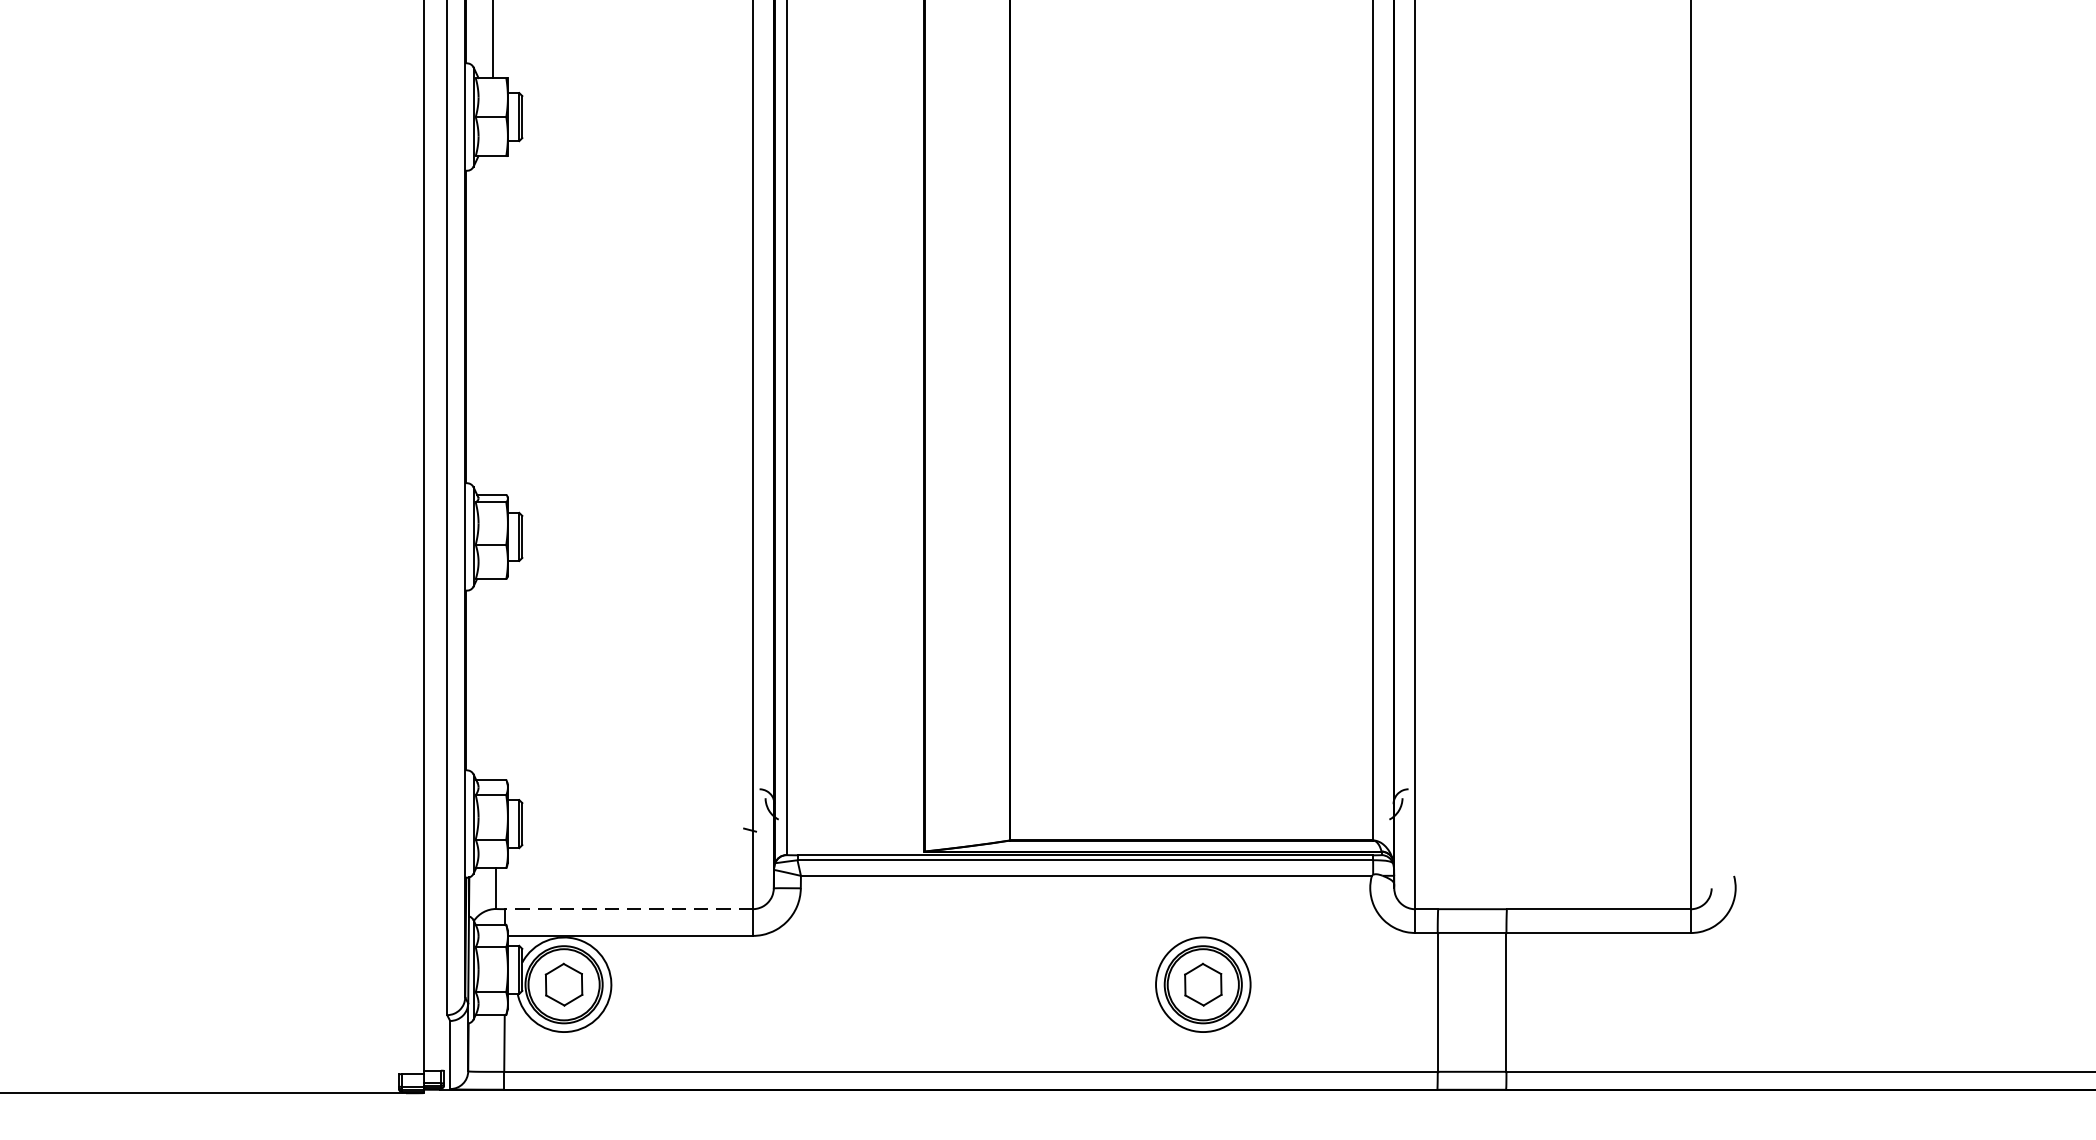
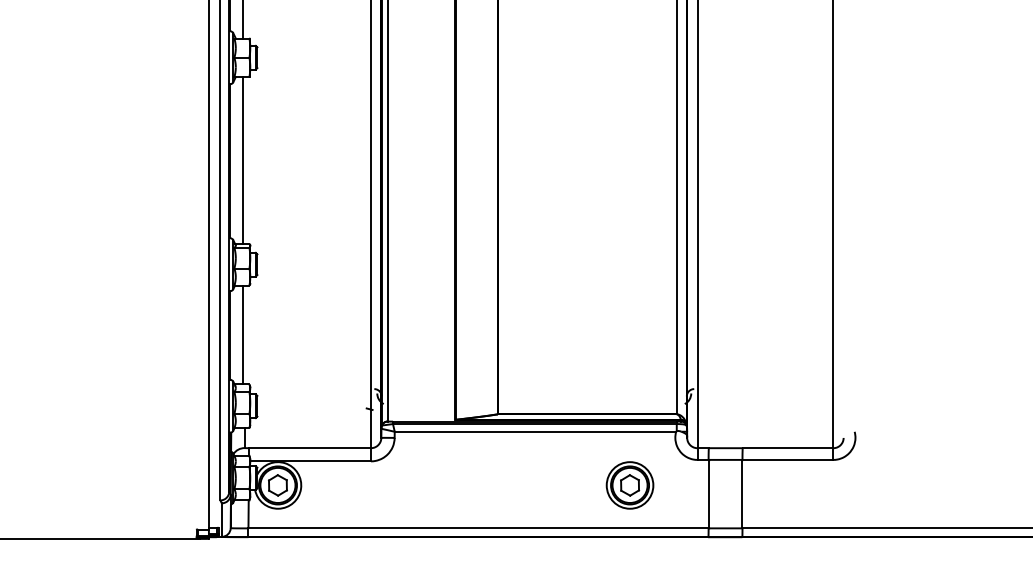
line: (494, 323) -> (243, 159), added
line: (494, 678) -> (243, 334), added
line: (630, 909) -> (310, 448), dashed -> solid
part: (1202, 984) -> (629, 485), moved

